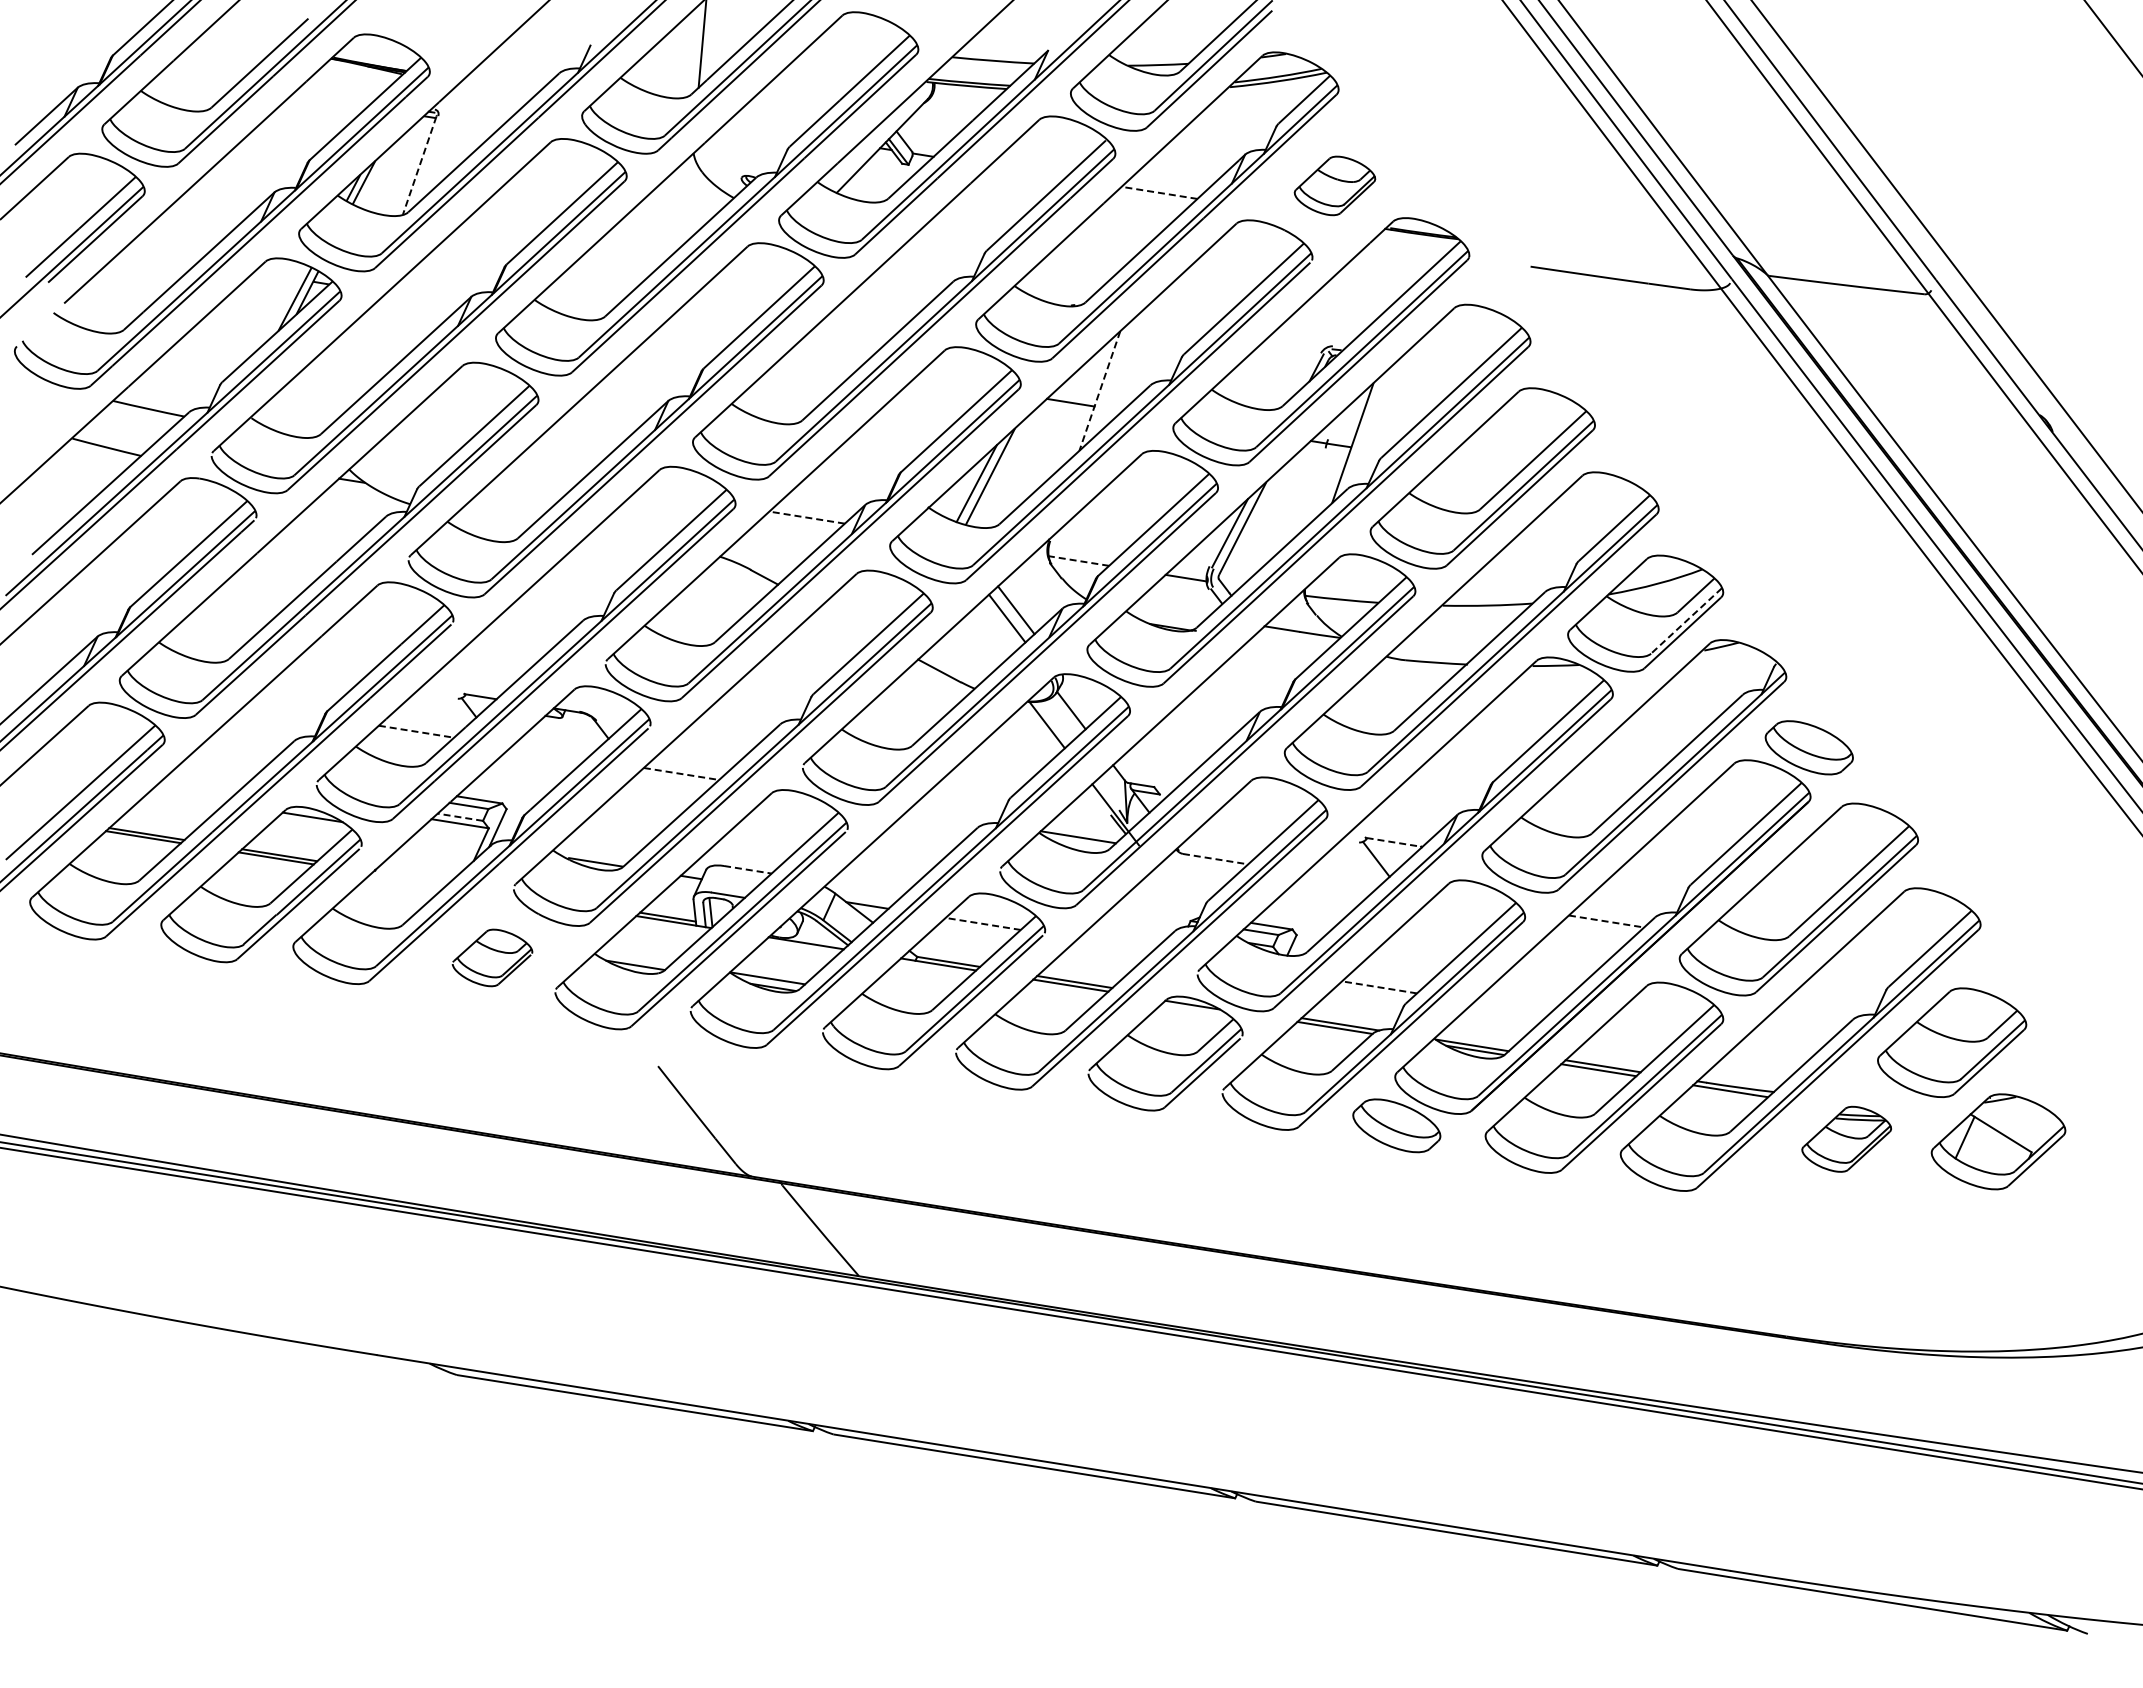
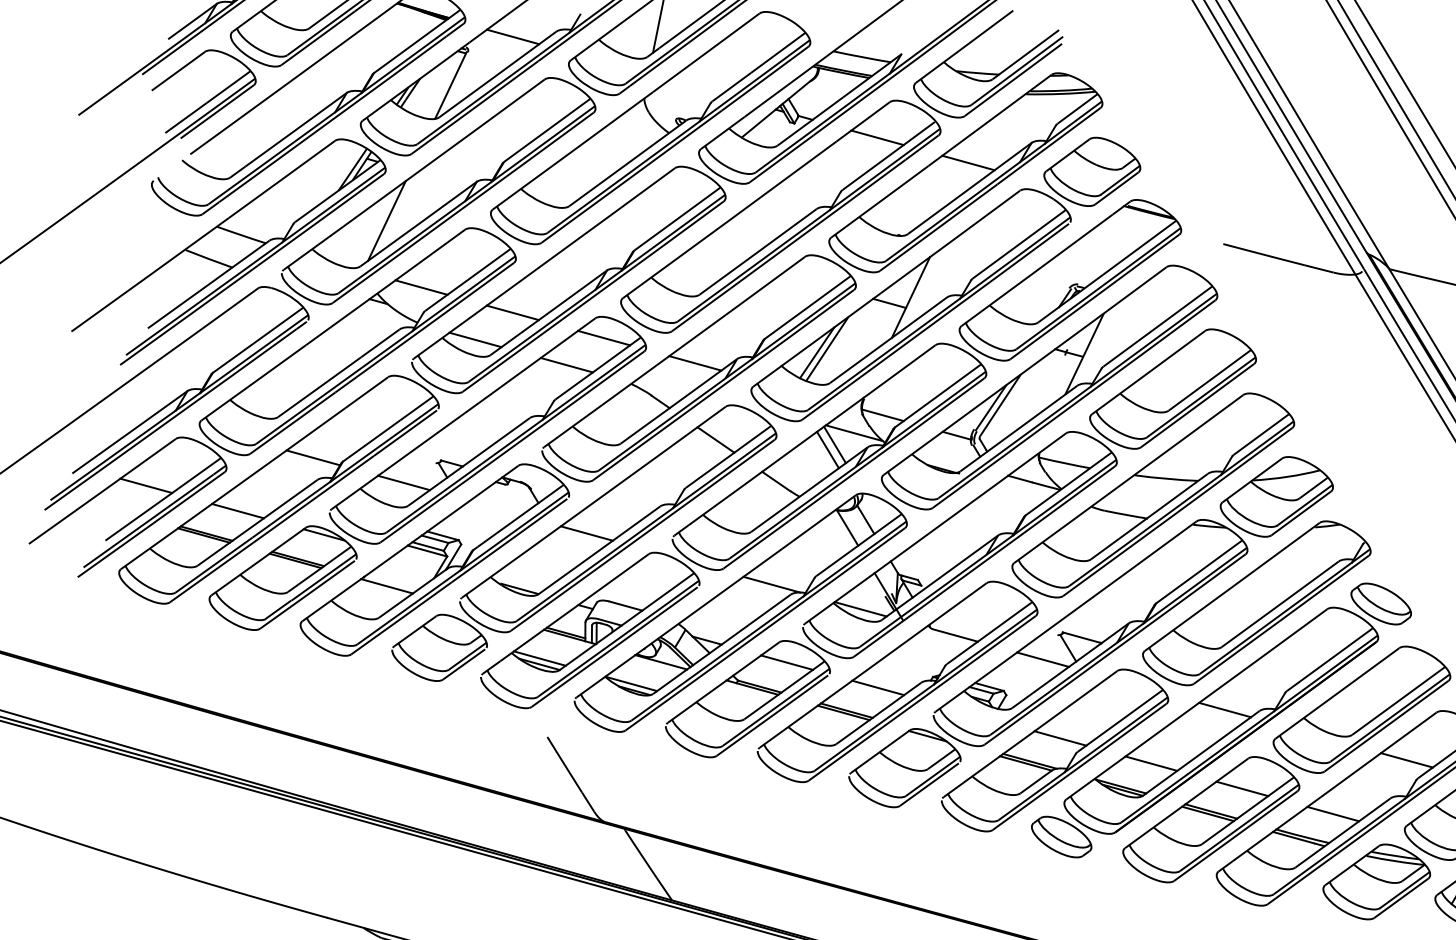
line: (499, 87) -> (513, 36), added
line: (419, 165) -> (450, 85), dashed -> solid
line: (1027, 171) -> (877, 137), added
part: (1334, 185) -> (1091, 171), size x1.67
line: (1159, 192) -> (968, 162), dashed -> solid
line: (350, 366) -> (386, 221), added
line: (1099, 391) -> (910, 297), dashed -> solid
line: (409, 454) -> (420, 287), added
line: (542, 475) -> (512, 312), added
line: (674, 496) -> (603, 338), added
line: (806, 517) -> (694, 363), dashed -> solid
line: (494, 519) -> (475, 340), added
line: (626, 540) -> (566, 365), added
line: (1078, 561) -> (882, 415), dashed -> solid
line: (1041, 590) -> (854, 433), added
line: (1686, 621) -> (1304, 505), dashed -> solid
line: (848, 622) -> (716, 440), added
line: (284, 710) -> (312, 457), added
line: (416, 731) -> (404, 482), dashed -> solid
line: (681, 774) -> (586, 533), dashed -> solid
line: (54, 776) -> (146, 485), added
line: (187, 797) -> (237, 511), added
line: (949, 816) -> (771, 584), added
line: (460, 817) -> (428, 546), dashed -> solid
line: (1394, 842) -> (1082, 637), dashed -> solid
line: (1216, 859) -> (955, 635), dashed -> solid
line: (748, 869) -> (626, 605), dashed -> solid
line: (408, 879) -> (386, 586), added
line: (1342, 879) -> (1042, 659), added
line: (1607, 921) -> (1225, 710), dashed -> solid
line: (982, 923) -> (786, 662), dashed -> solid
line: (1114, 945) -> (877, 688), added
part: (492, 957) -> (439, 647), size x1.67
line: (634, 957) -> (539, 658), added
line: (1869, 963) -> (1406, 760), added
line: (1379, 987) -> (1060, 738), dashed -> solid
line: (1510, 1008) -> (1150, 763), added
line: (1642, 1029) -> (1241, 788), added
line: (1774, 1050) -> (1332, 813), added
part: (1846, 1139) -> (1376, 882), size x1.67

